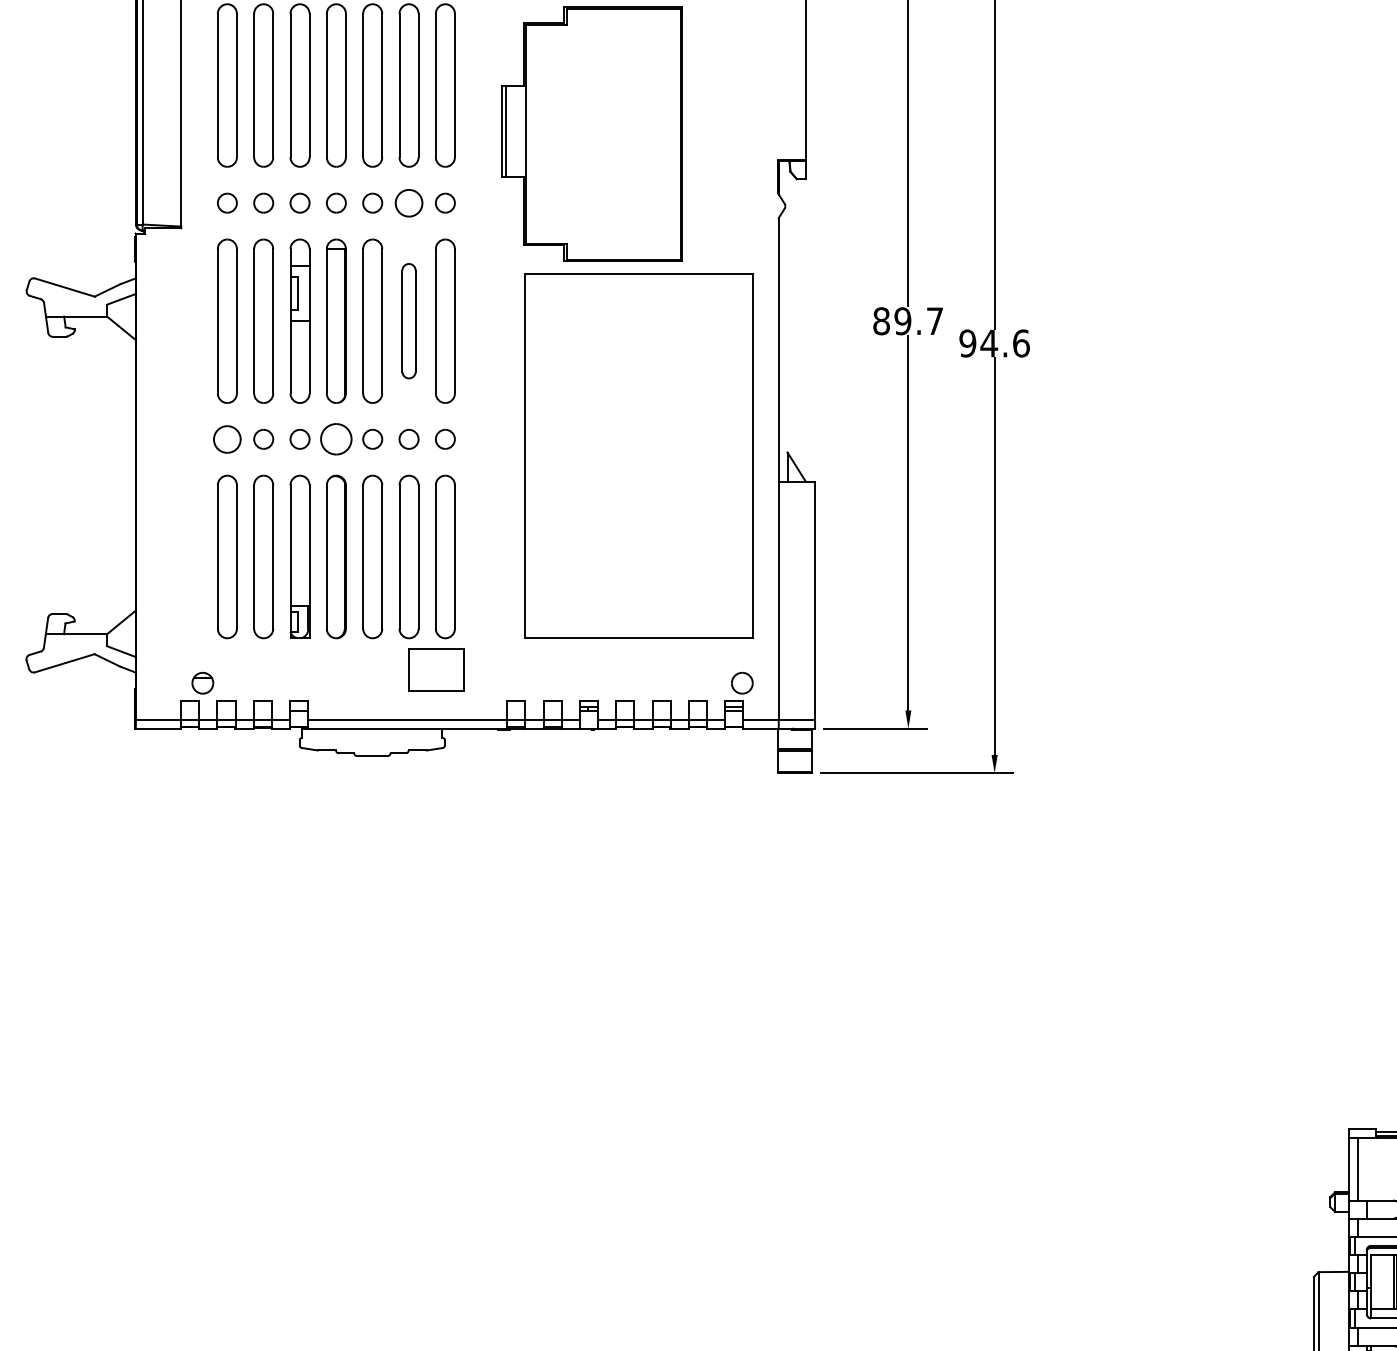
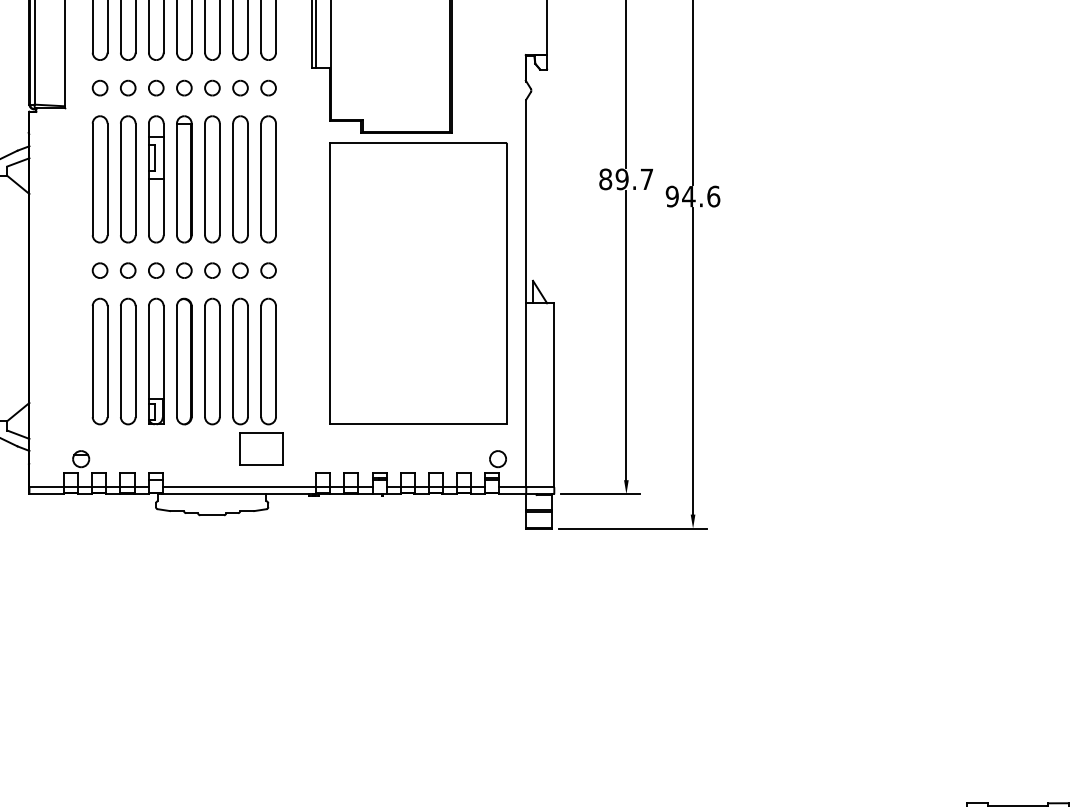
part: (408, 202) -> (240, 87), size x0.71
part: (408, 320) -> (240, 178), size x1.43
part: (227, 438) -> (100, 269), size x0.71
part: (336, 439) -> (184, 270), size x0.62

